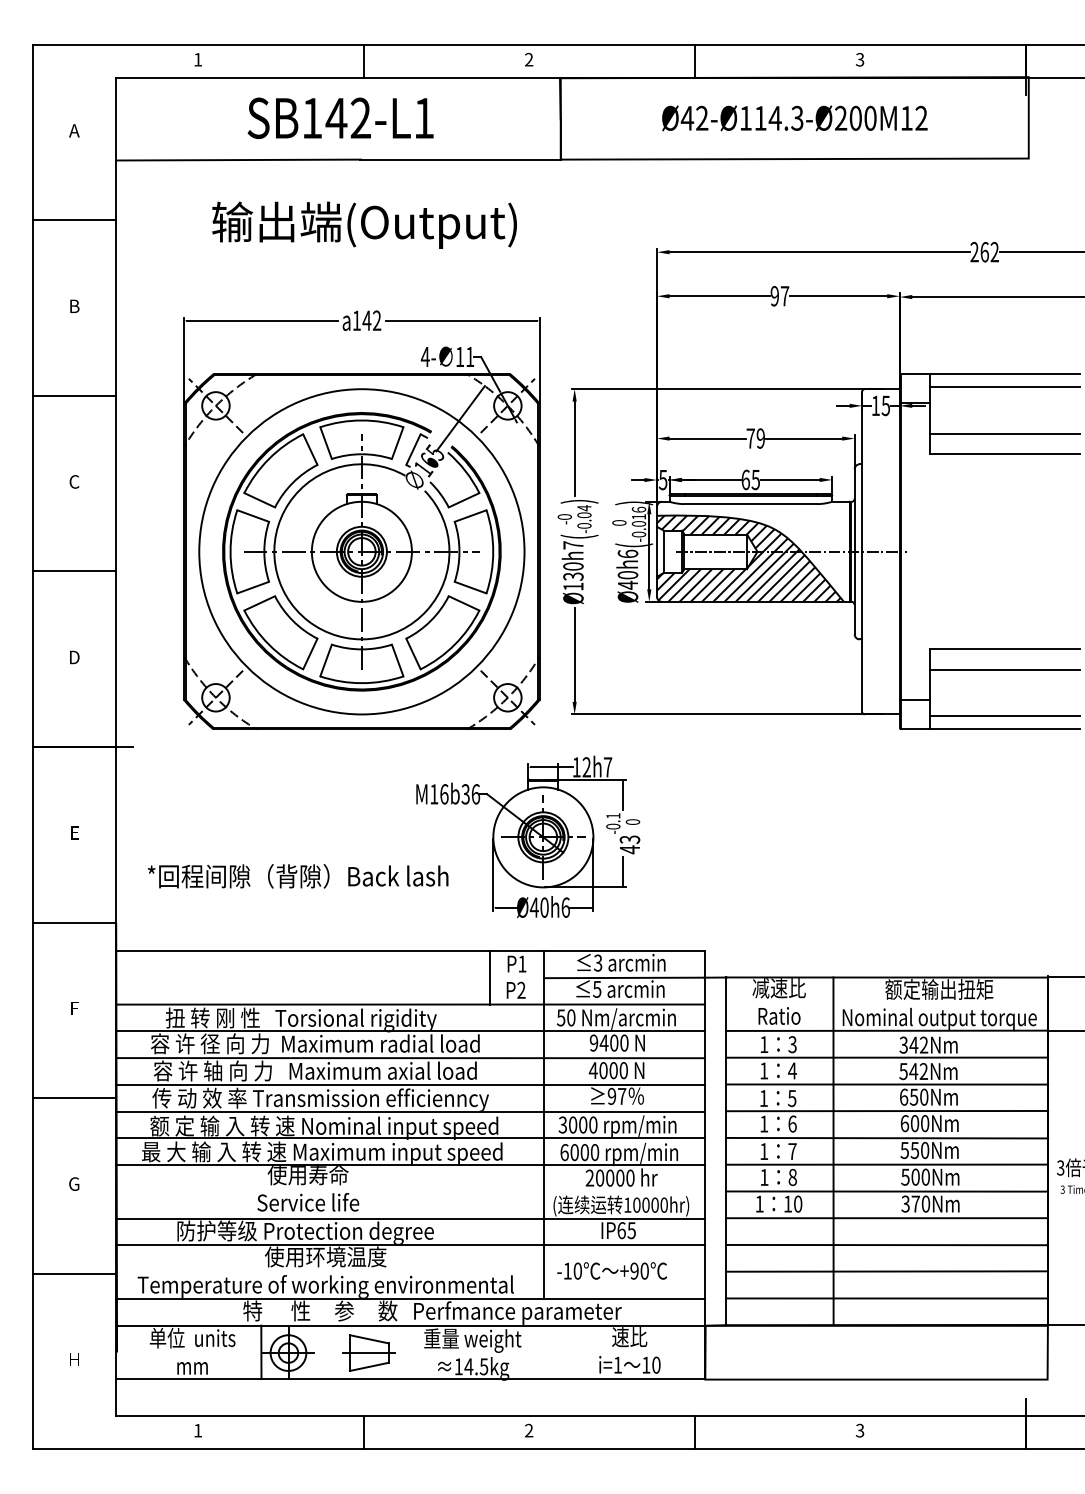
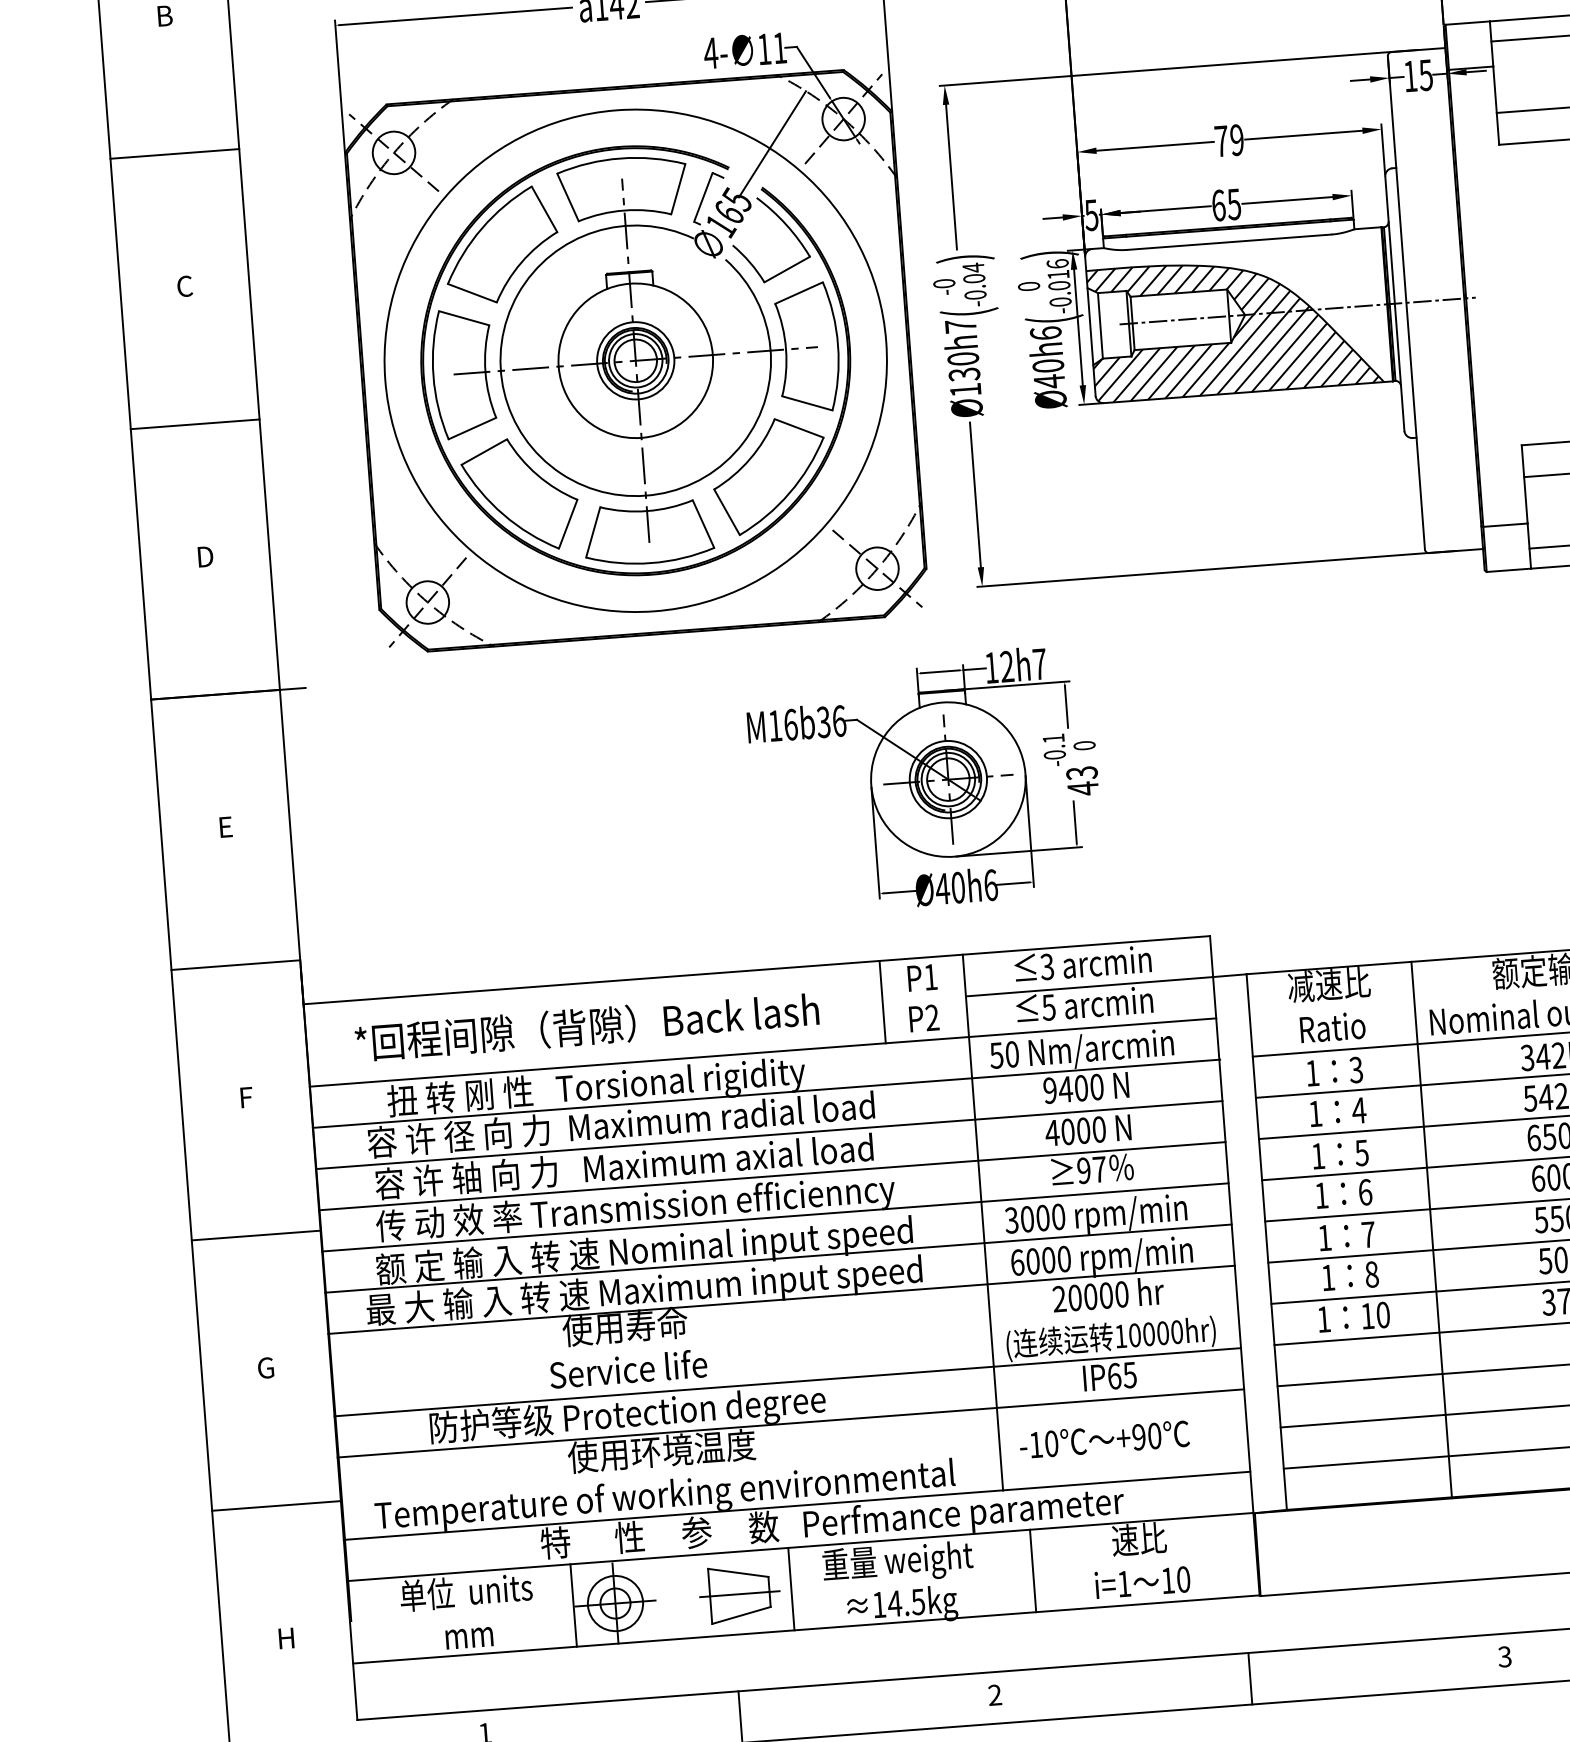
text: (298, 876) -> (587, 1026), moved
line: (402, 1352) -> (791, 1589), added
line: (559, 1352) -> (1032, 1571), added

